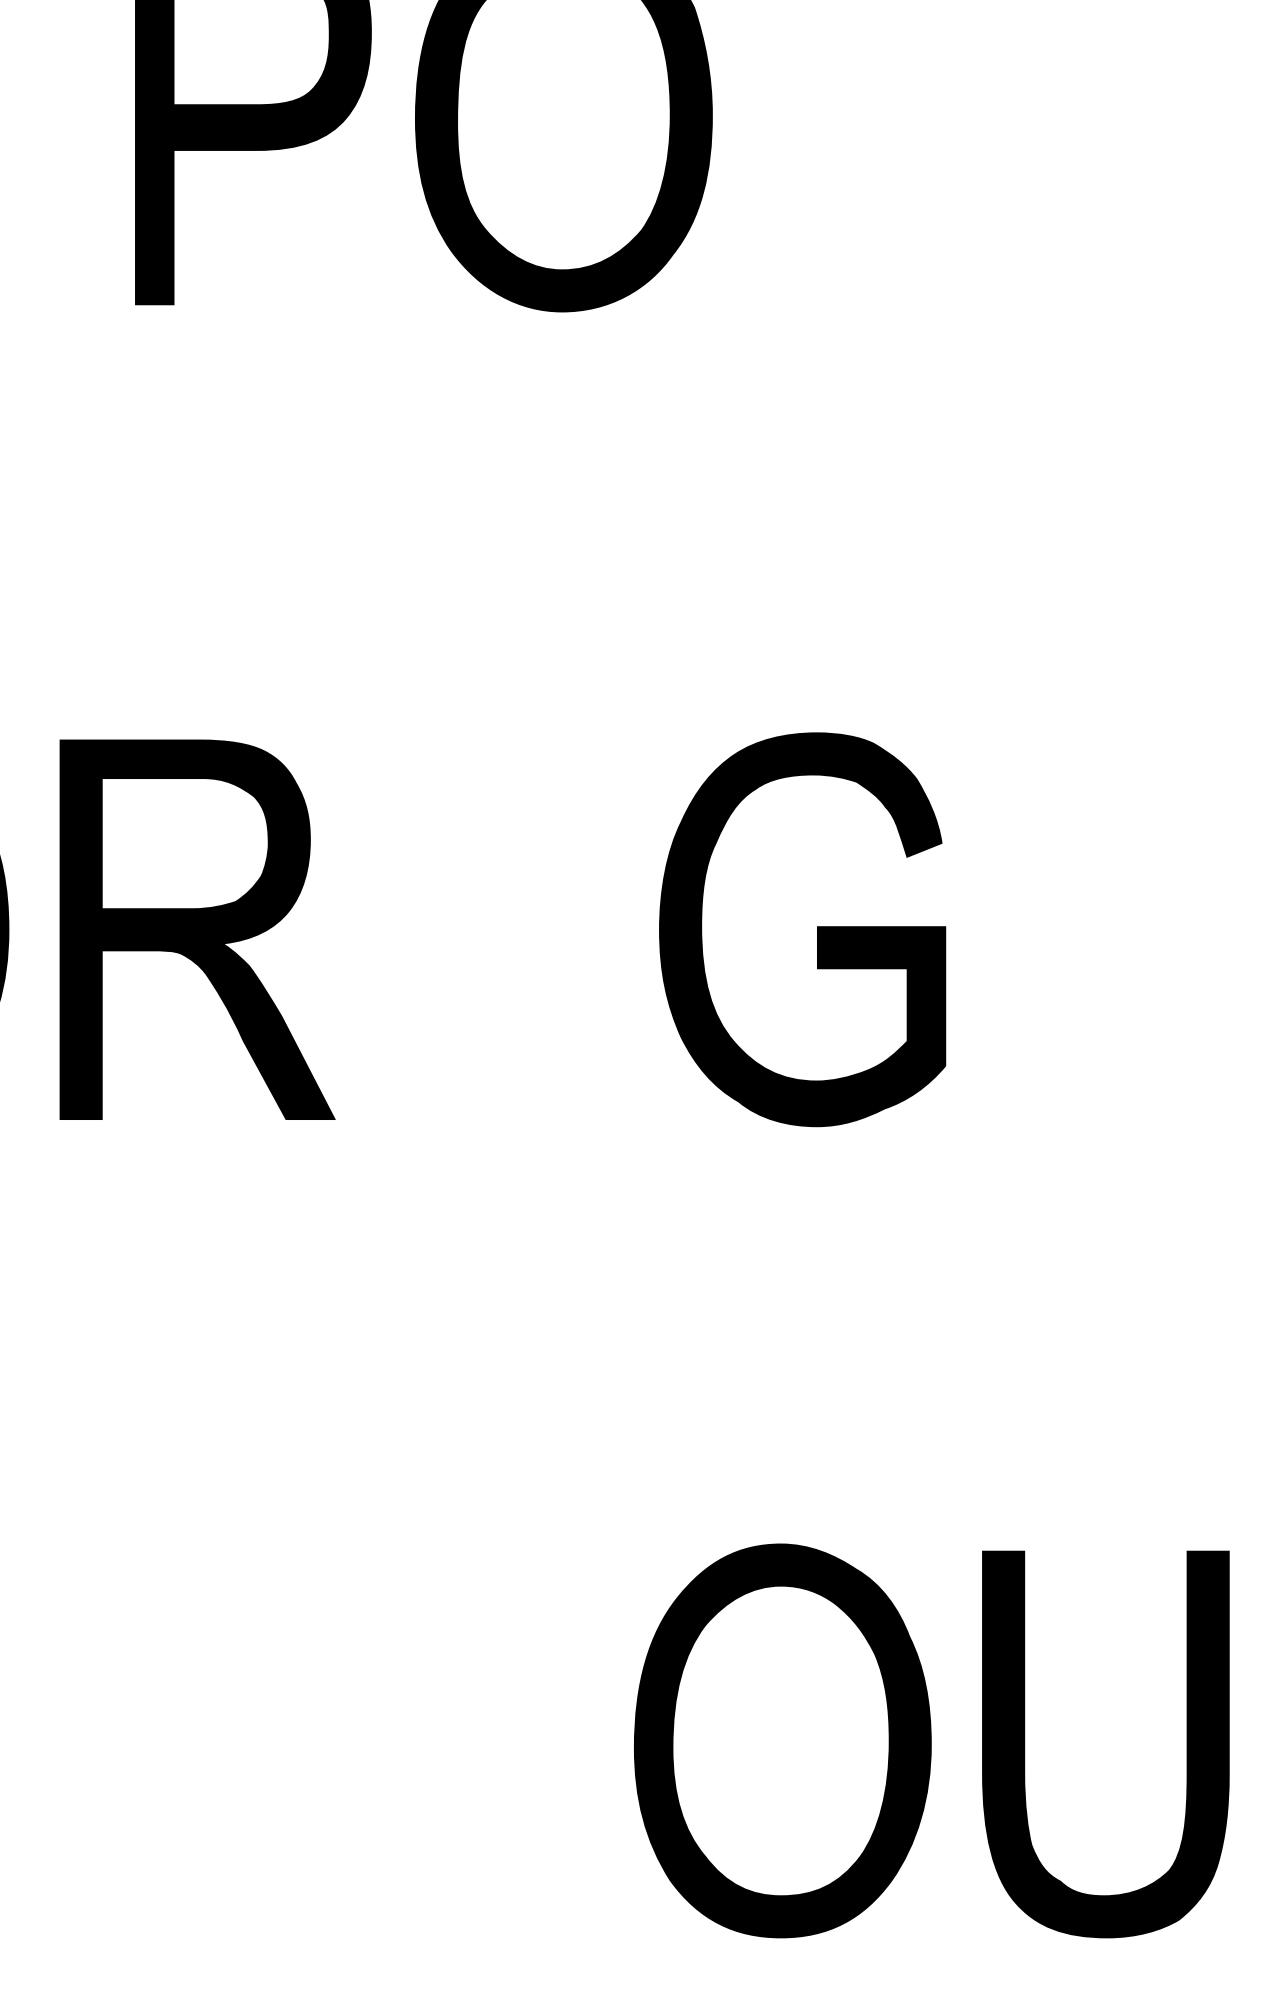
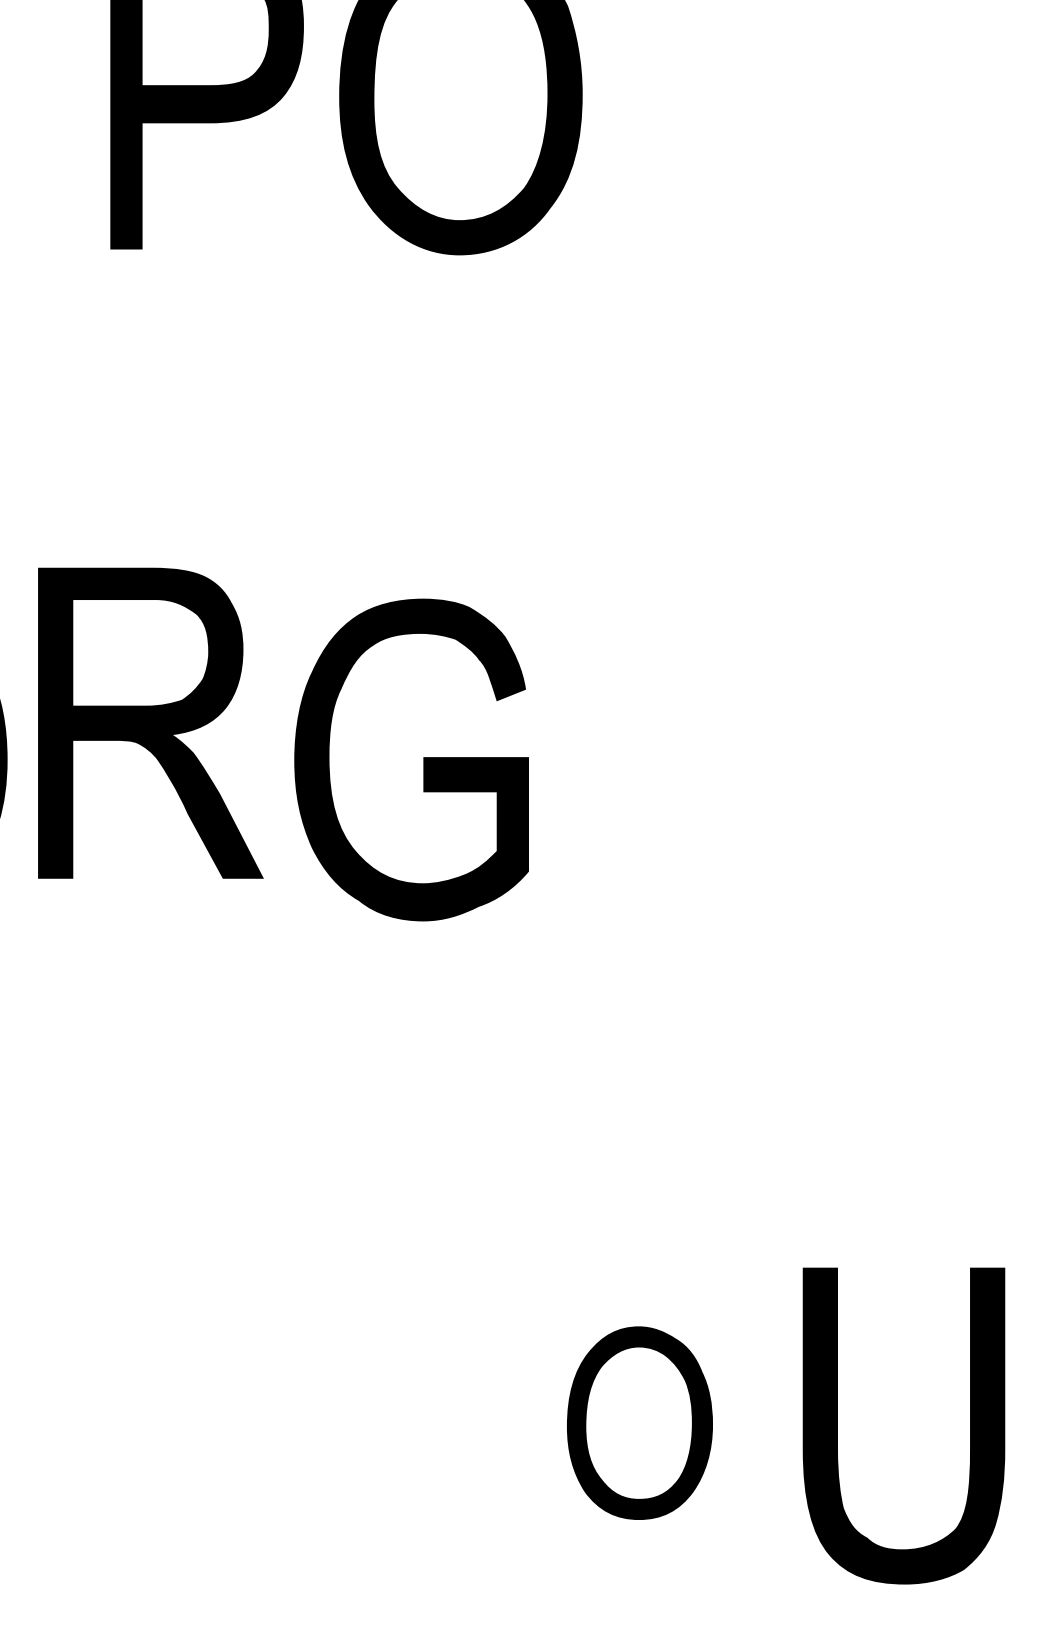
part: (197, 929) -> (150, 723), moved
part: (817, 929) -> (423, 759), moved
part: (782, 1740) -> (639, 1422), size x0.6

